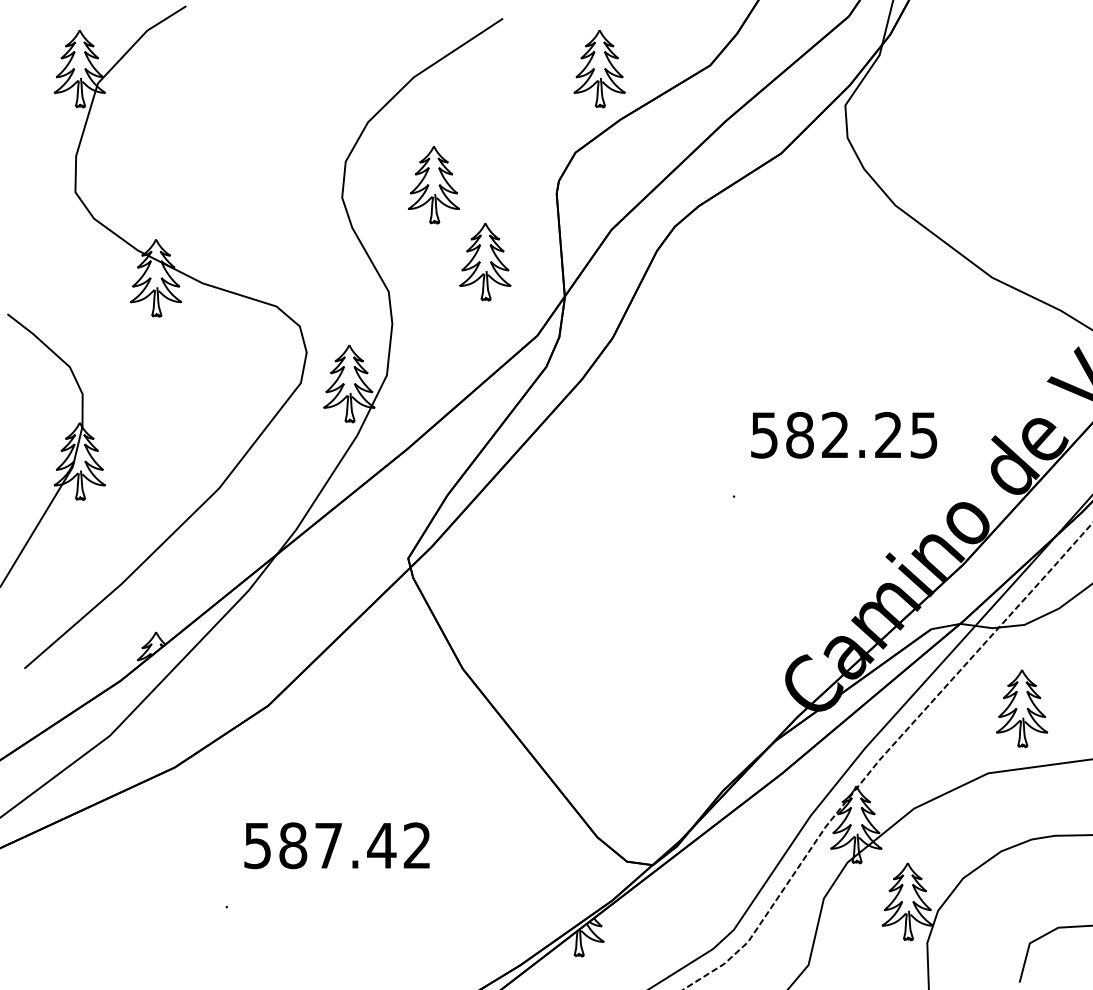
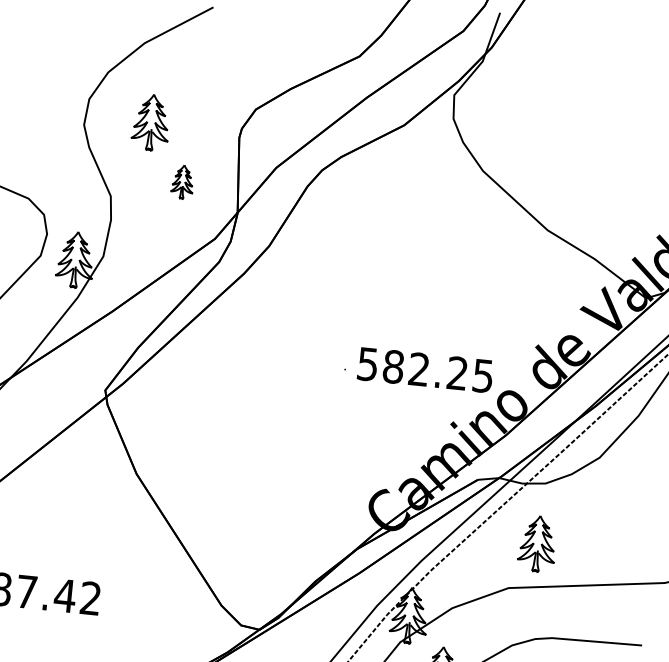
part: (599, 69) -> (279, 51), removed
part: (485, 262) -> (182, 182), size x0.6
text: (844, 435) -> (425, 370), moved

